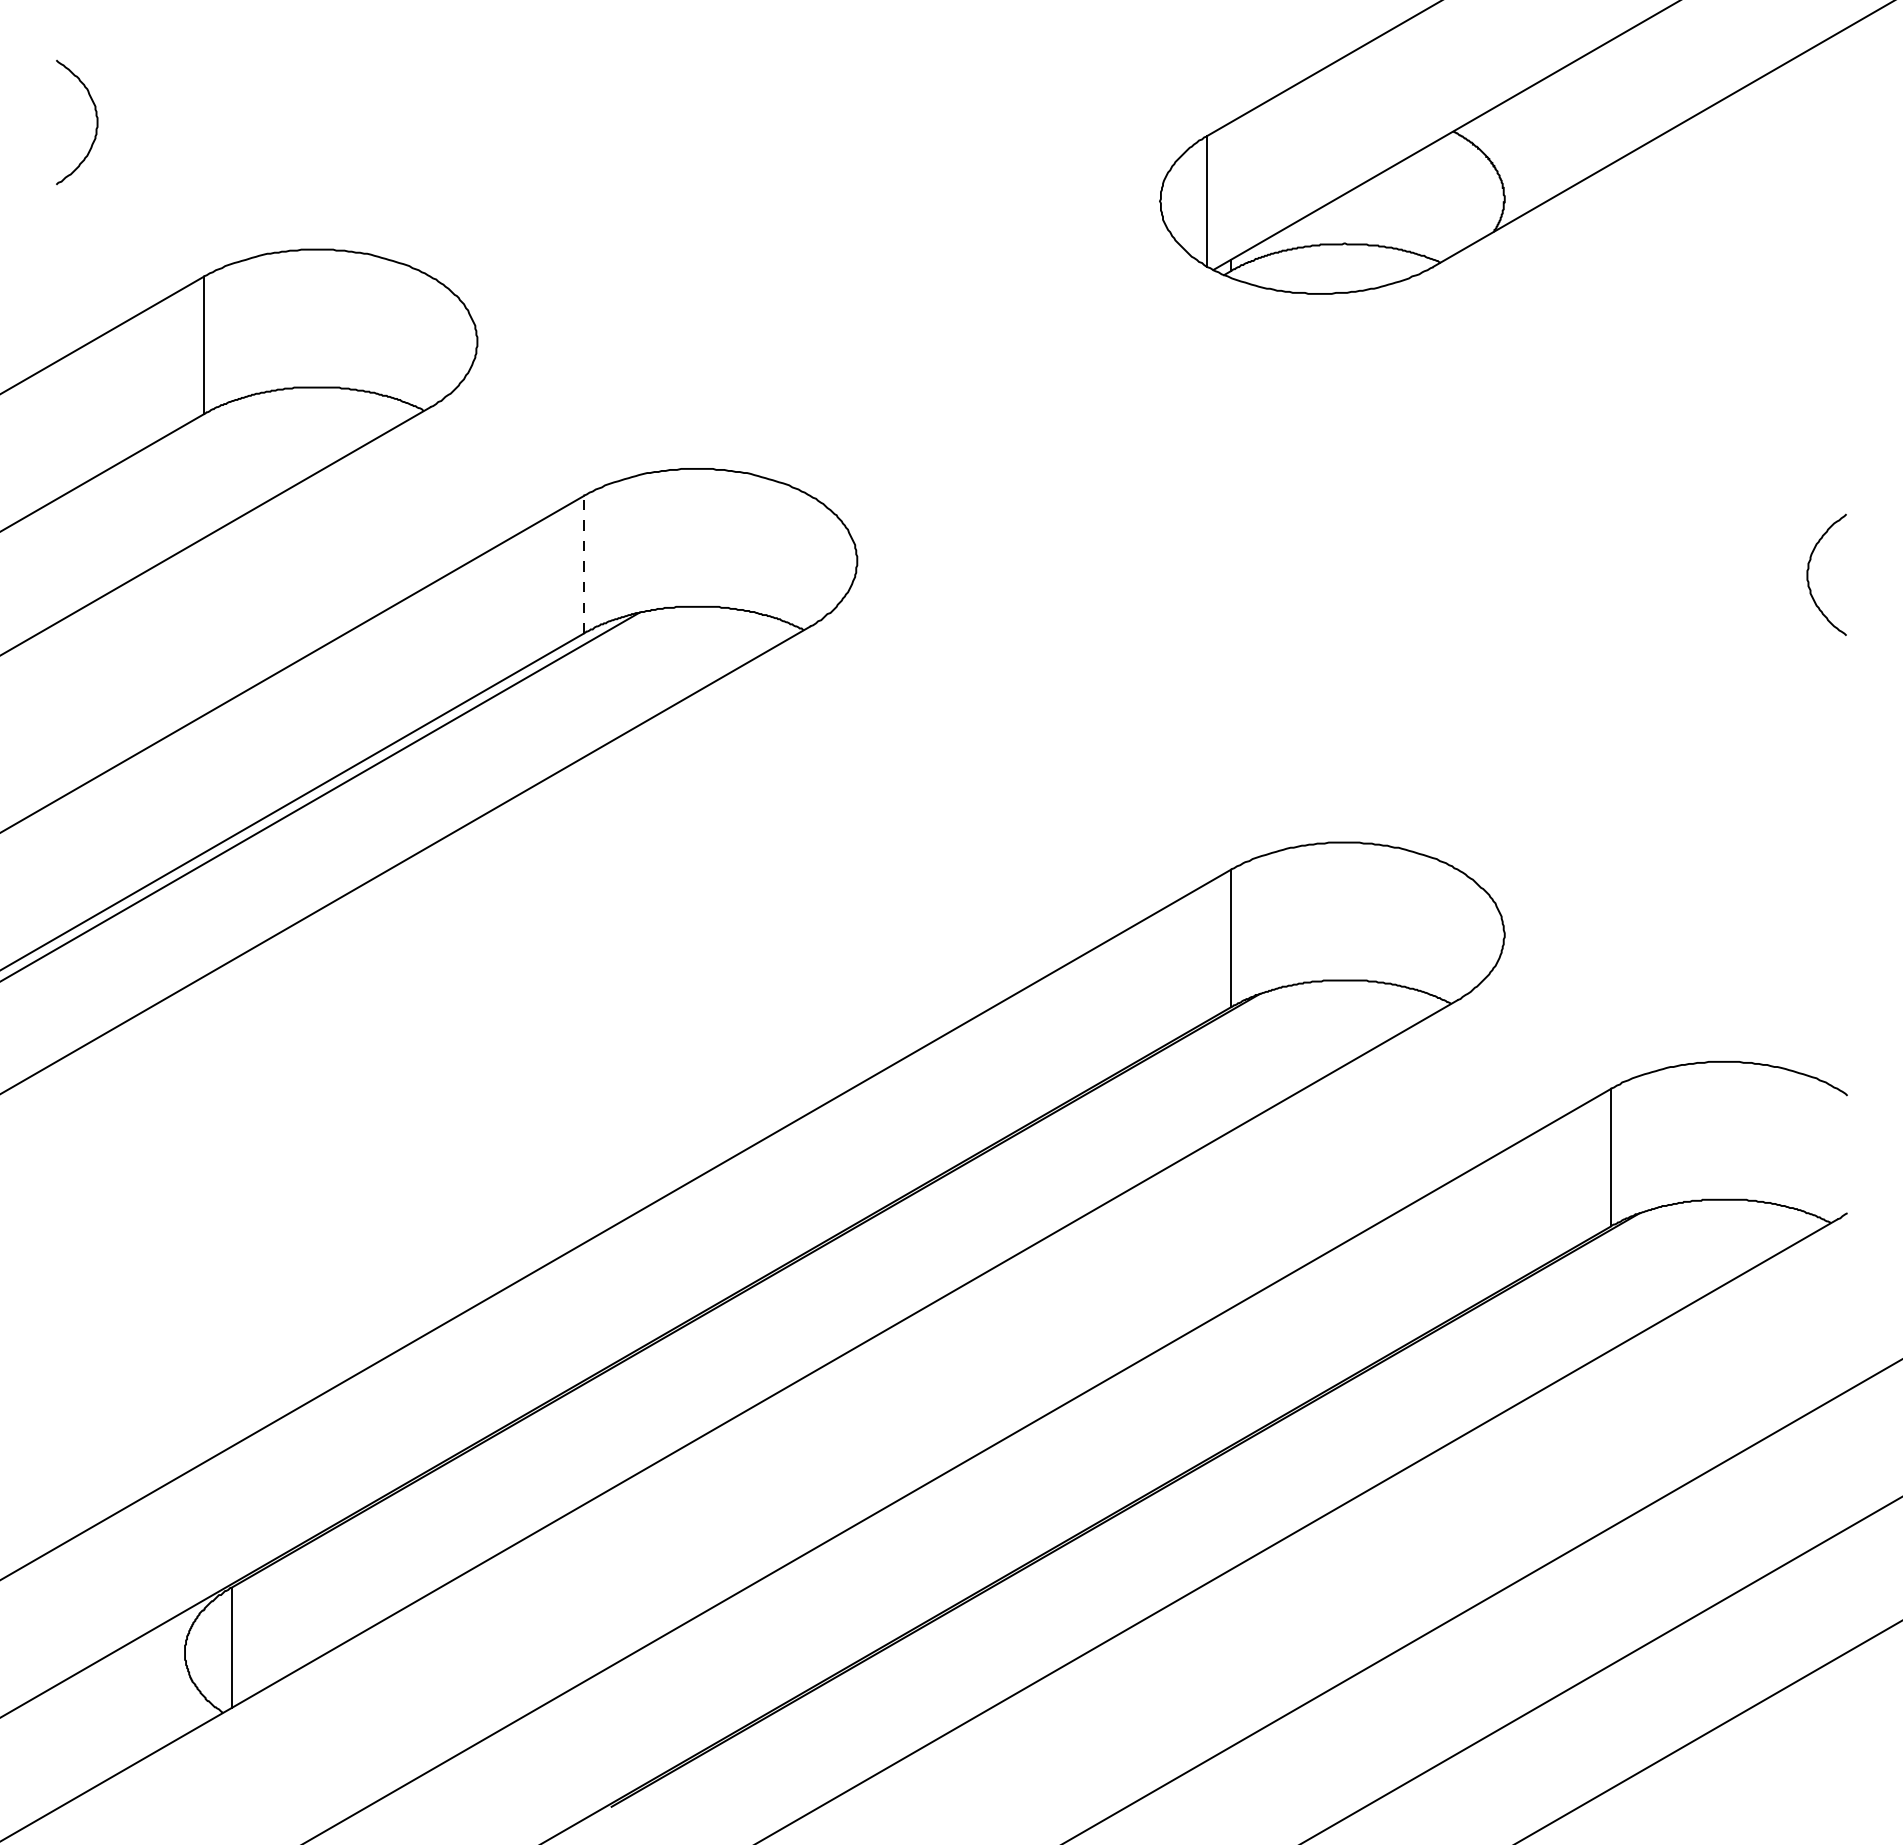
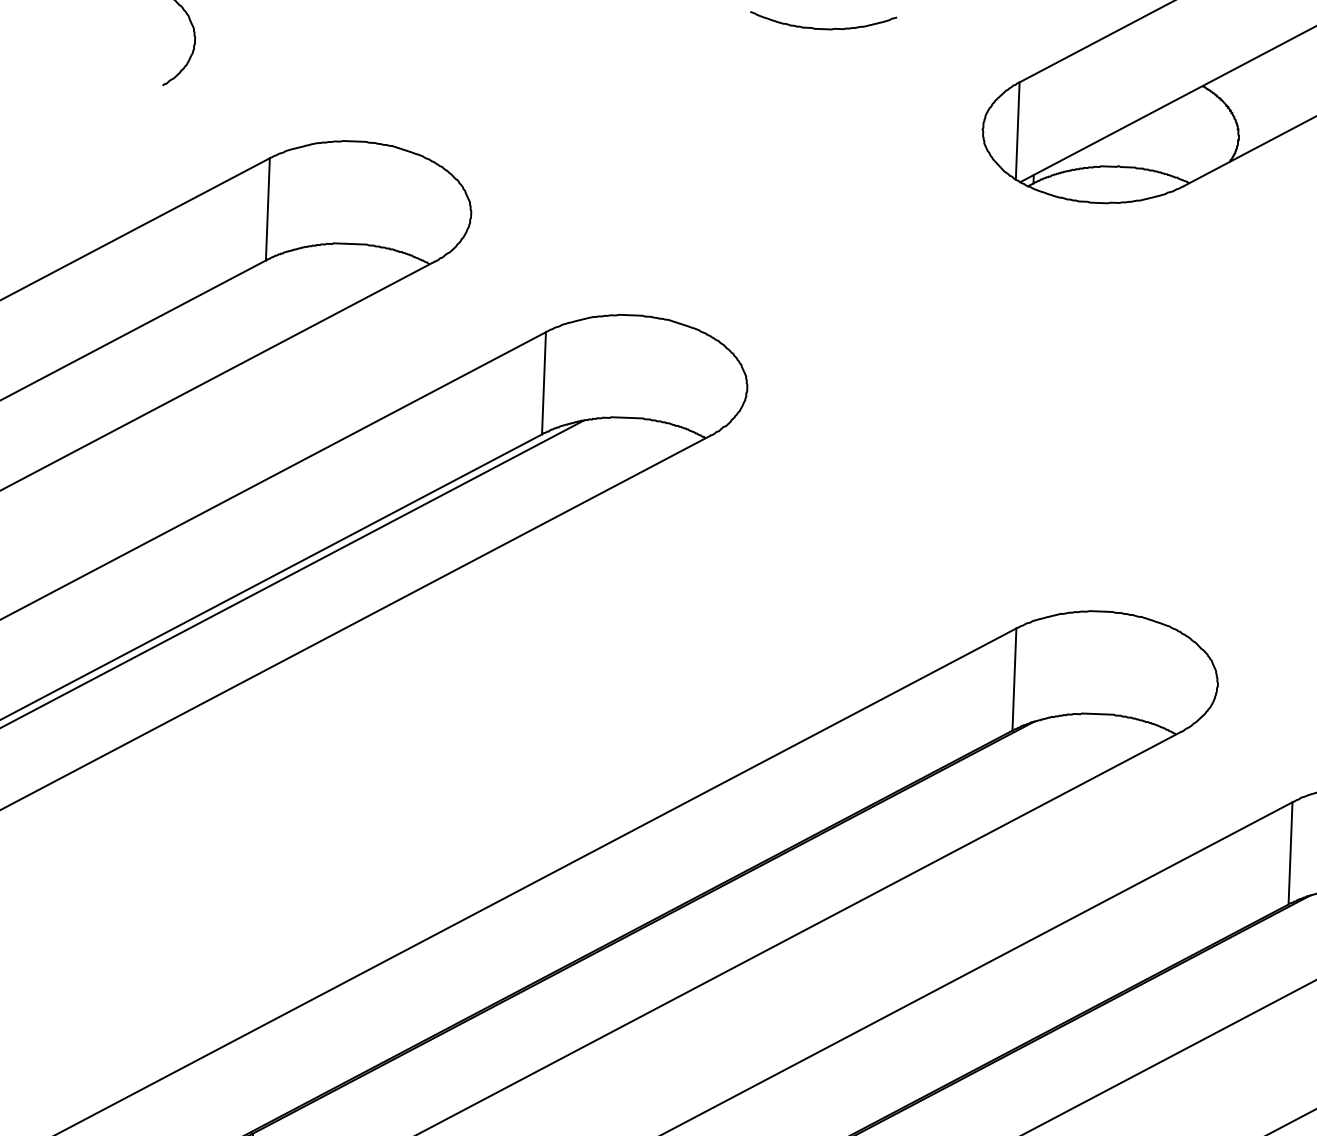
curve: (940, 73) -> (823, 28), added
line: (583, 564) -> (543, 383), dashed -> solid

